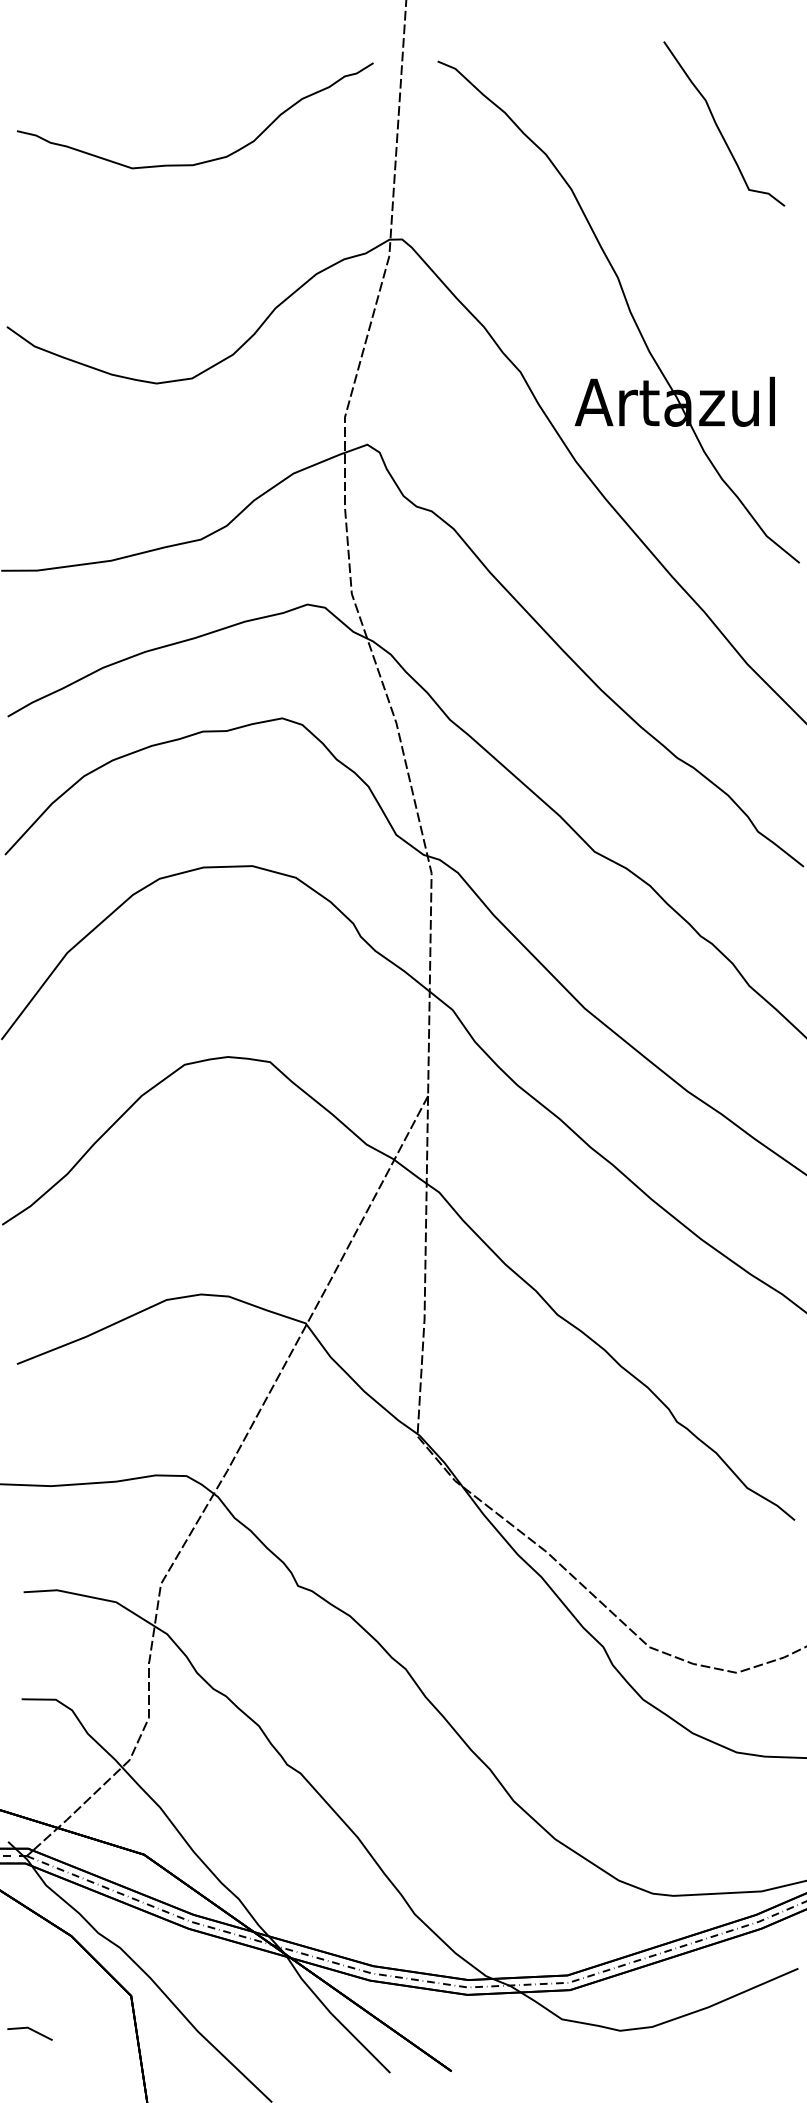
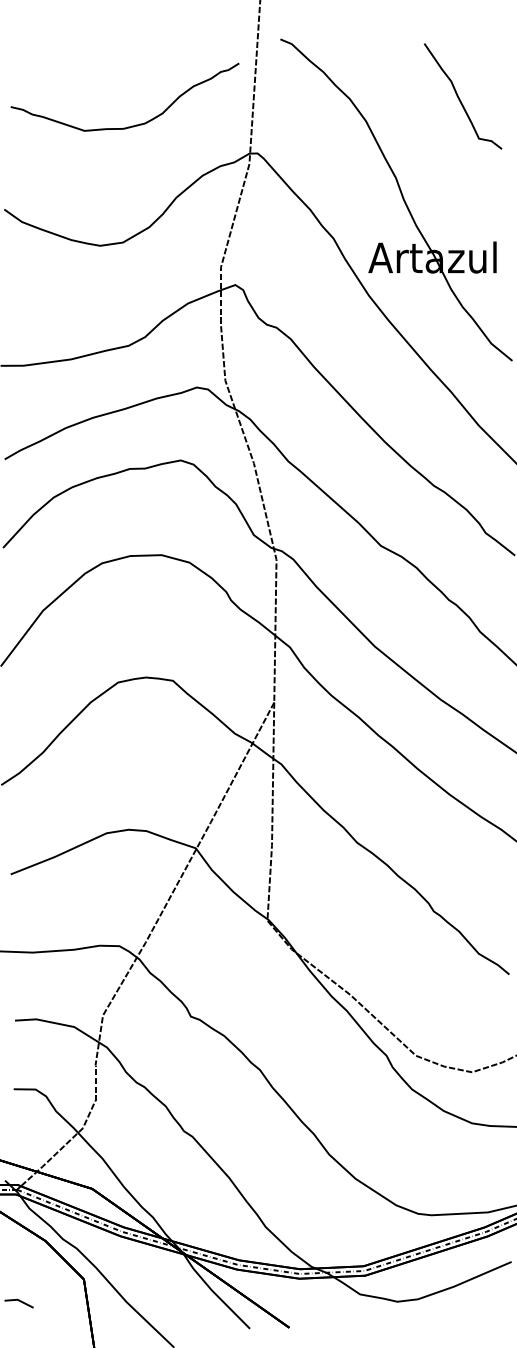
curve: (718, 125) -> (459, 97), moved
curve: (206, 159) -> (132, 125), moved

